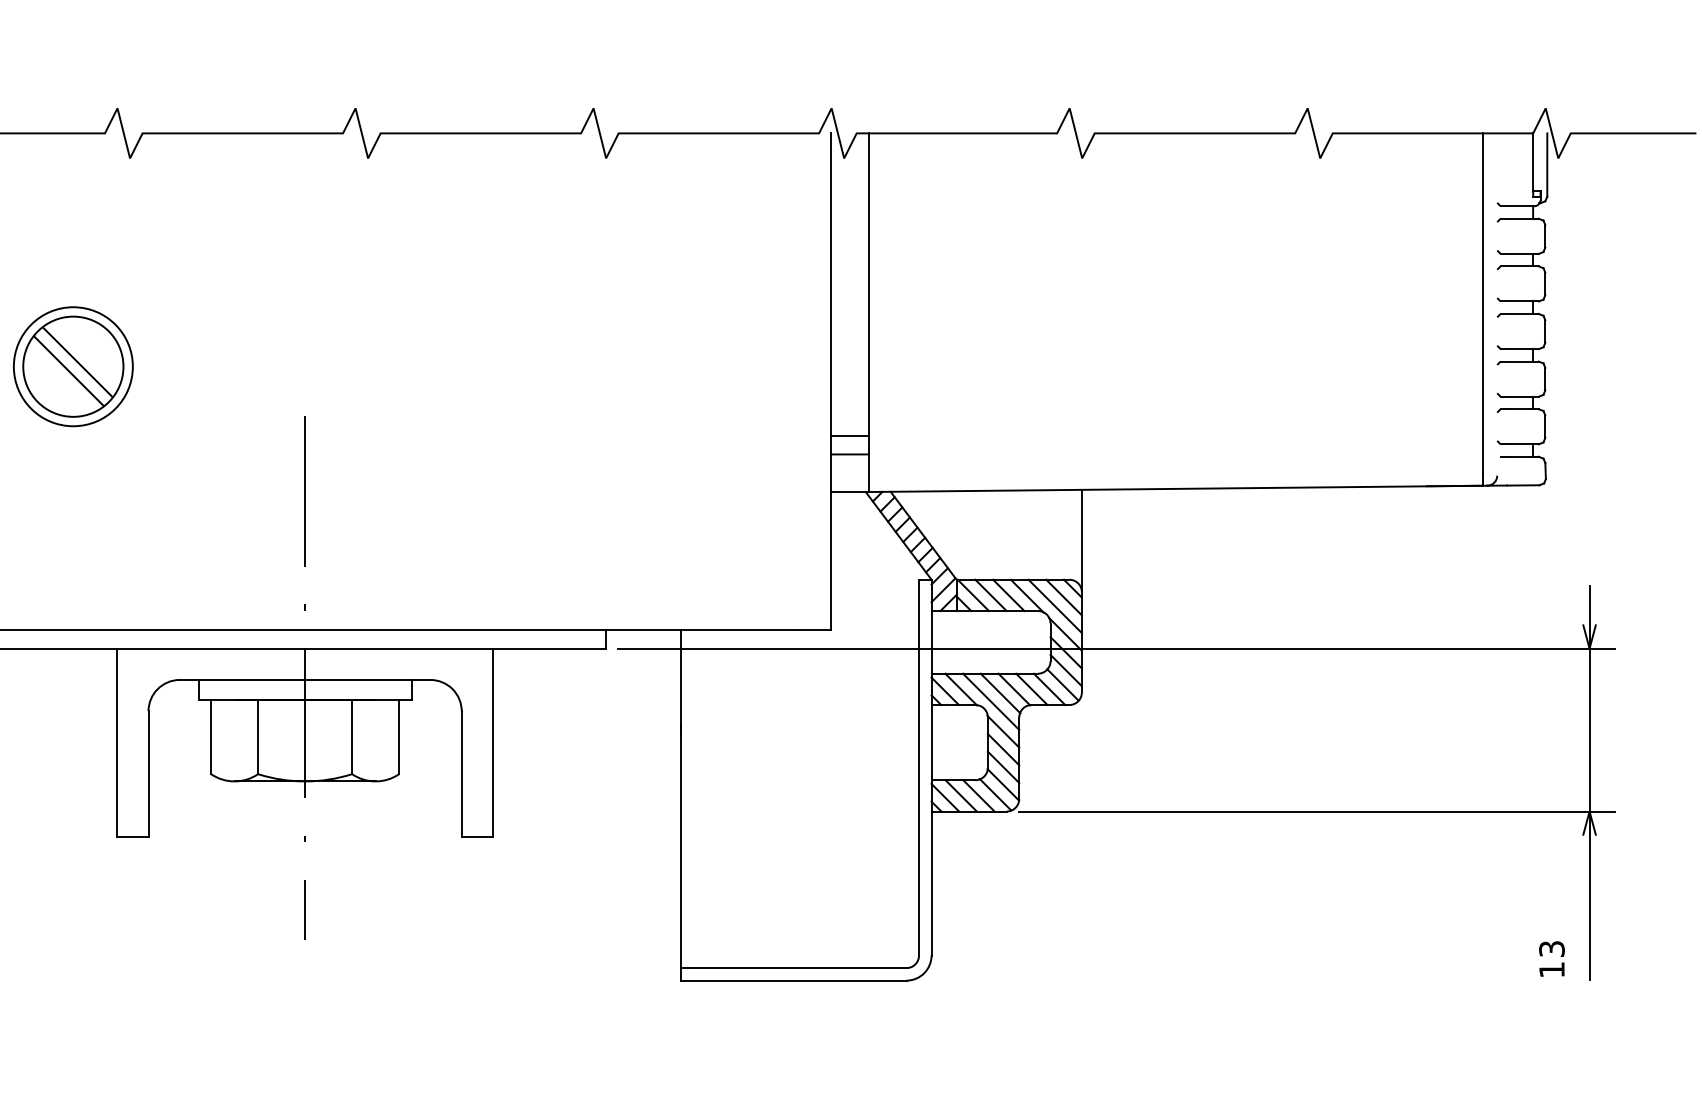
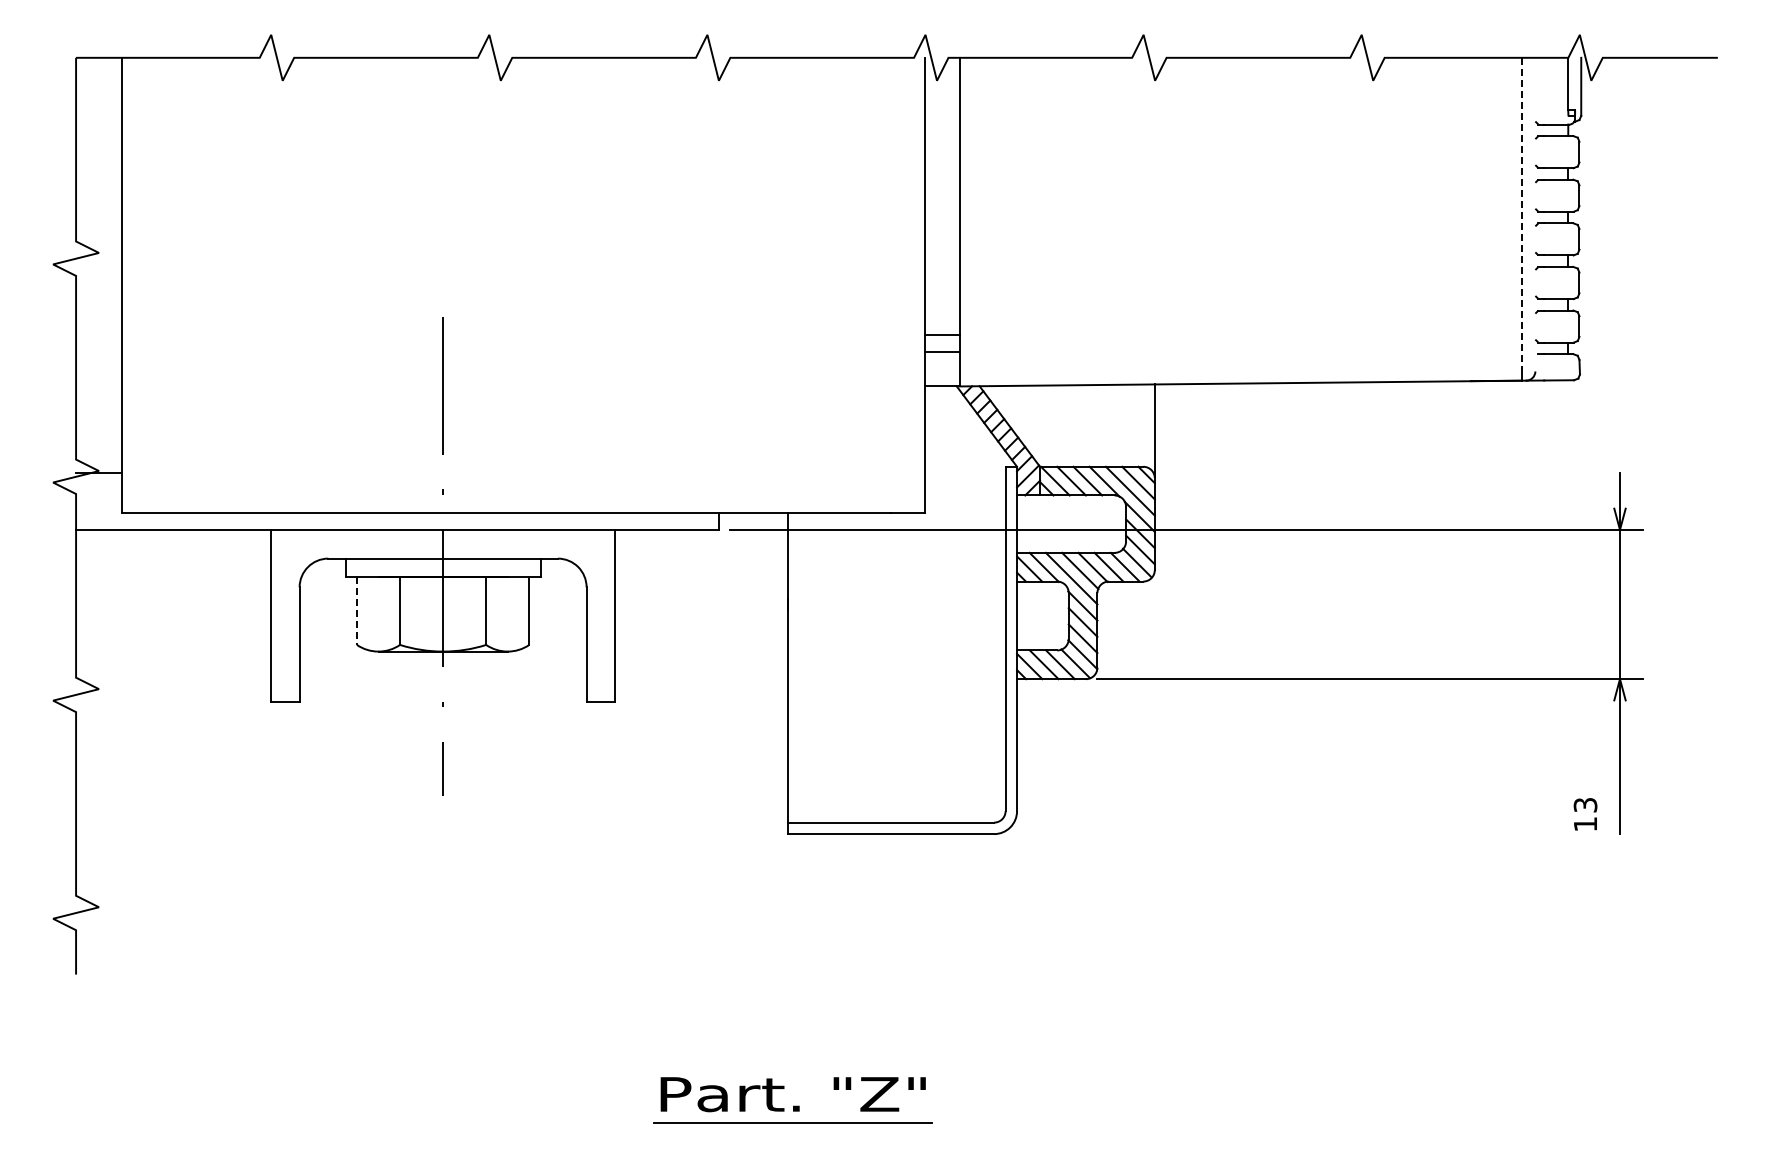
line: (1483, 303) -> (1522, 213), solid -> dashed
part: (73, 366) -> (230, 271), removed
line: (210, 736) -> (356, 610), solid -> dashed

